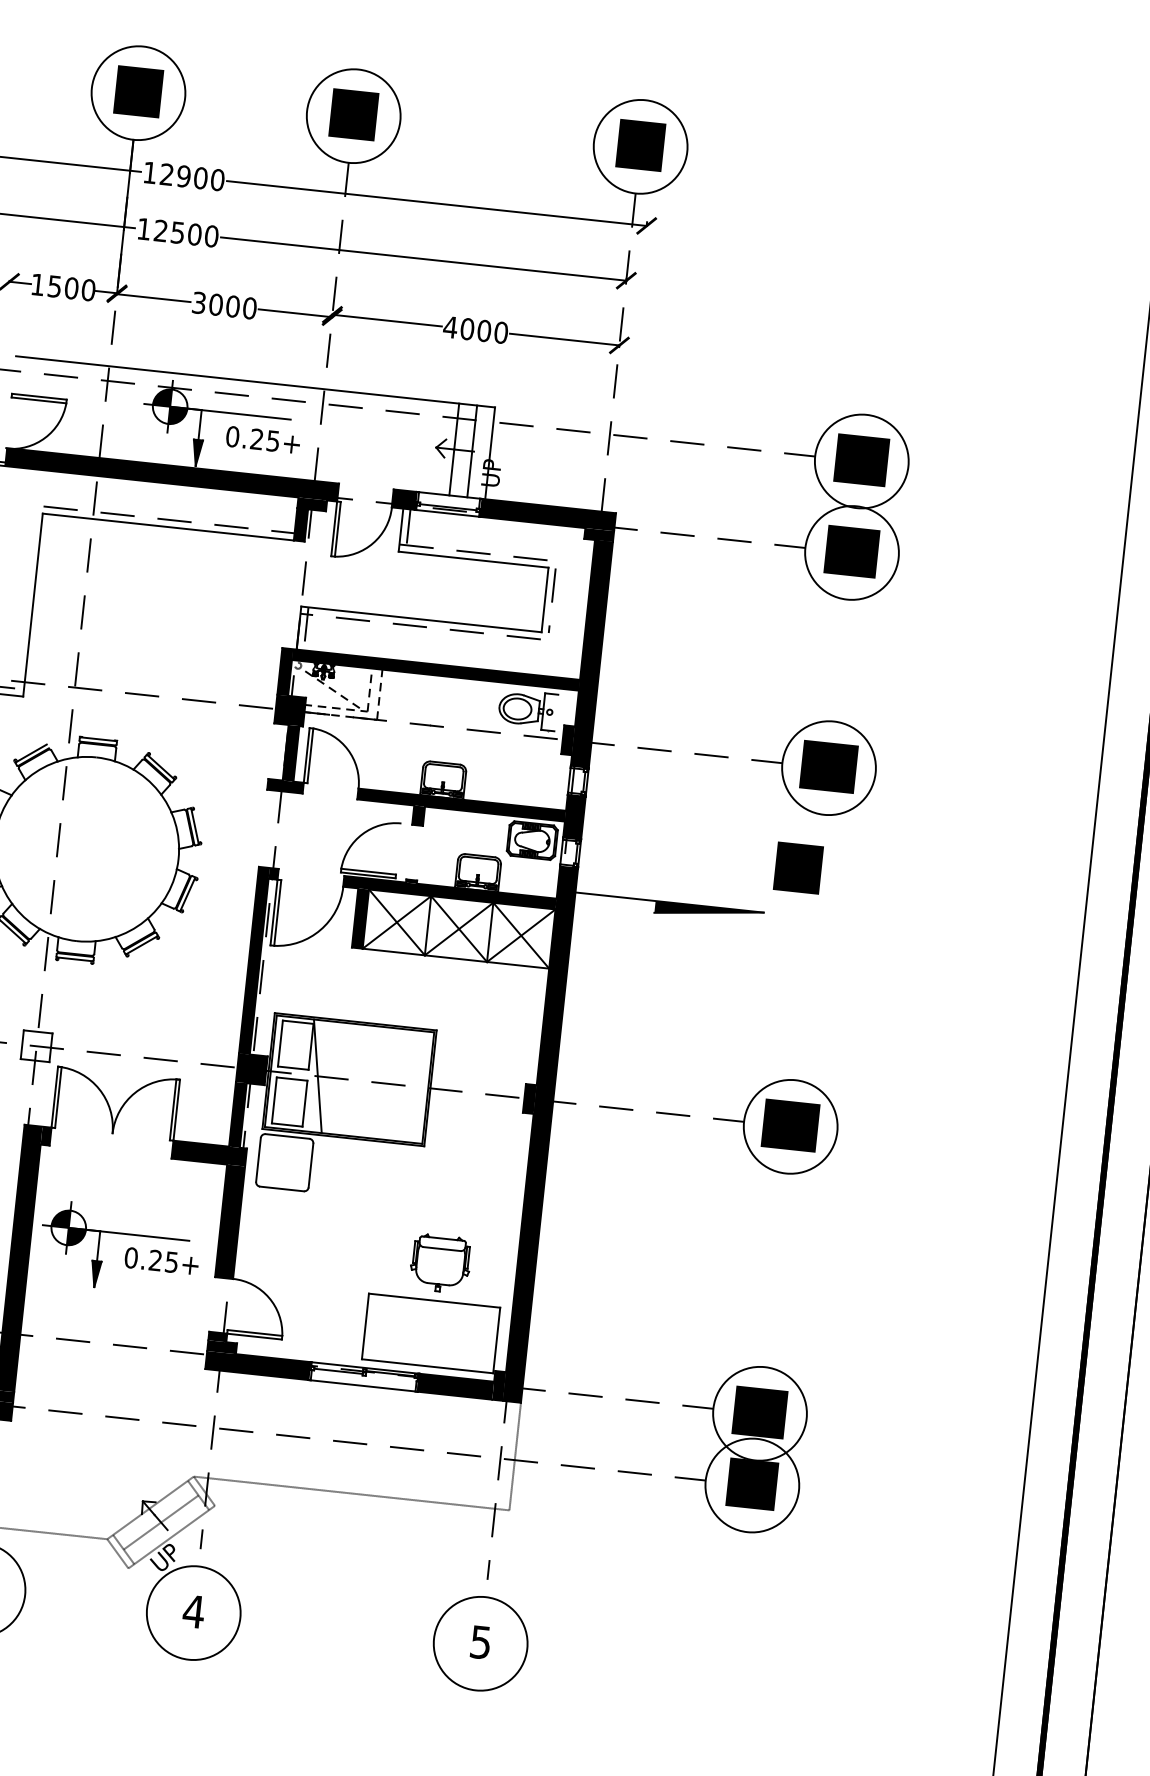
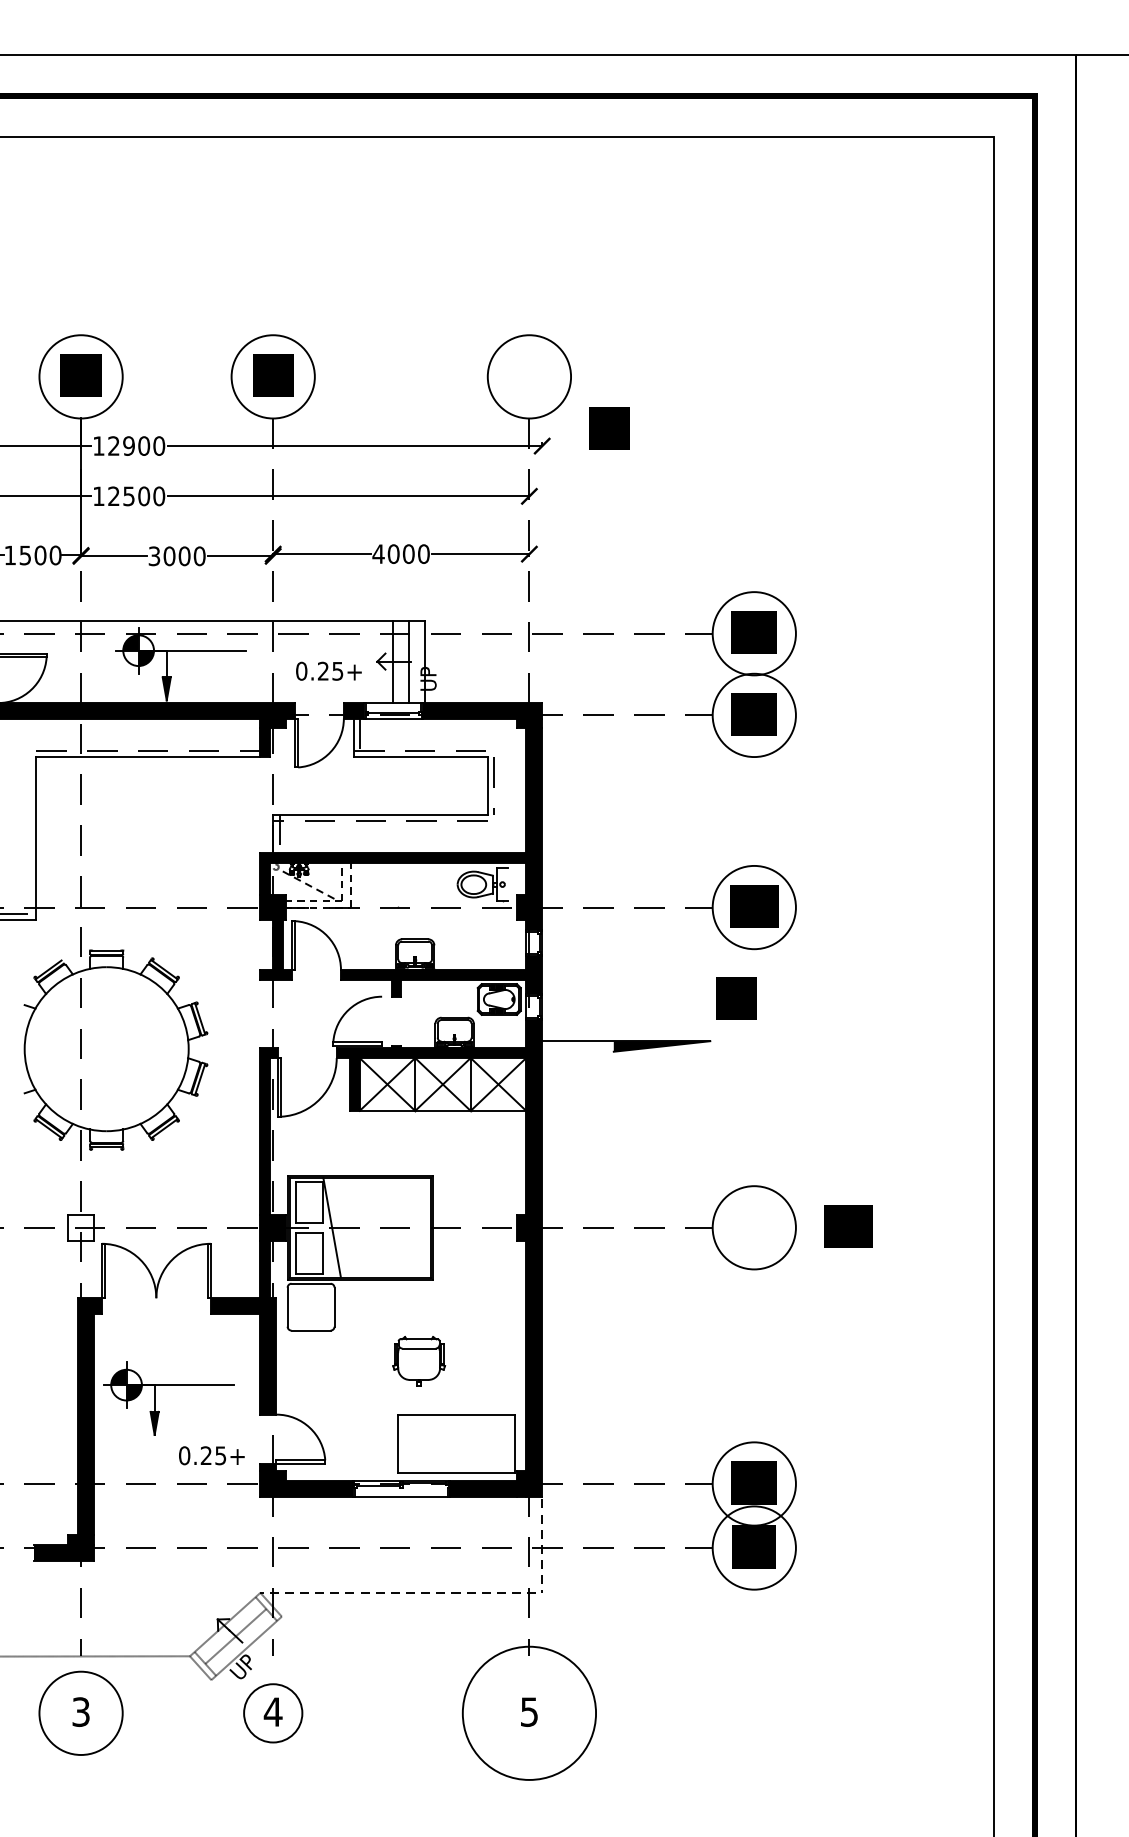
text: (640, 145) -> (609, 428), moved
text: (262, 439) -> (328, 670), moved
text: (791, 1125) -> (848, 1226), moved
text: (161, 1260) -> (211, 1455), moved
part: (441, 1262) -> (419, 1360), moved
circle: (193, 1612) -> (272, 1712), size x0.7
circle: (480, 1642) -> (529, 1712), size x1.6

